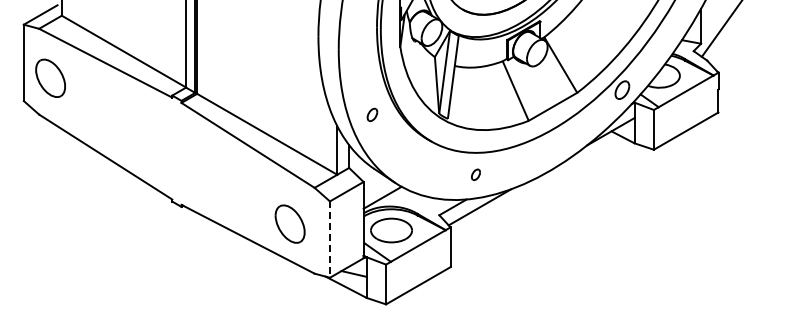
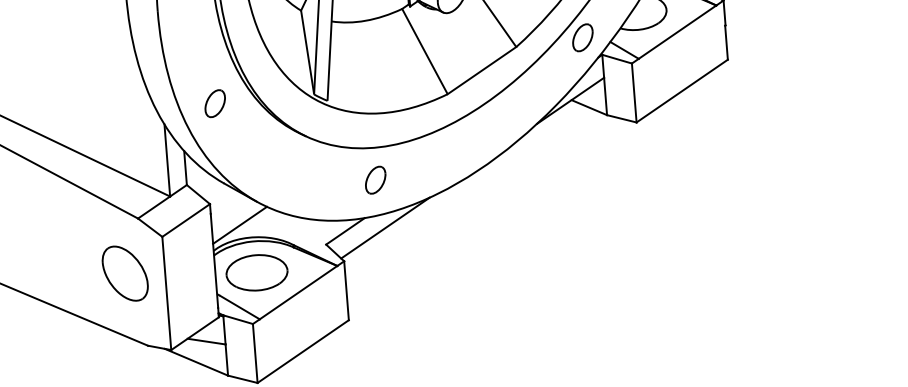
part: (372, 114) -> (215, 103), size x1.43
part: (475, 174) -> (374, 179), size x1.67
part: (289, 223) -> (124, 272), moved
line: (329, 240) -> (166, 294), dashed -> solid

